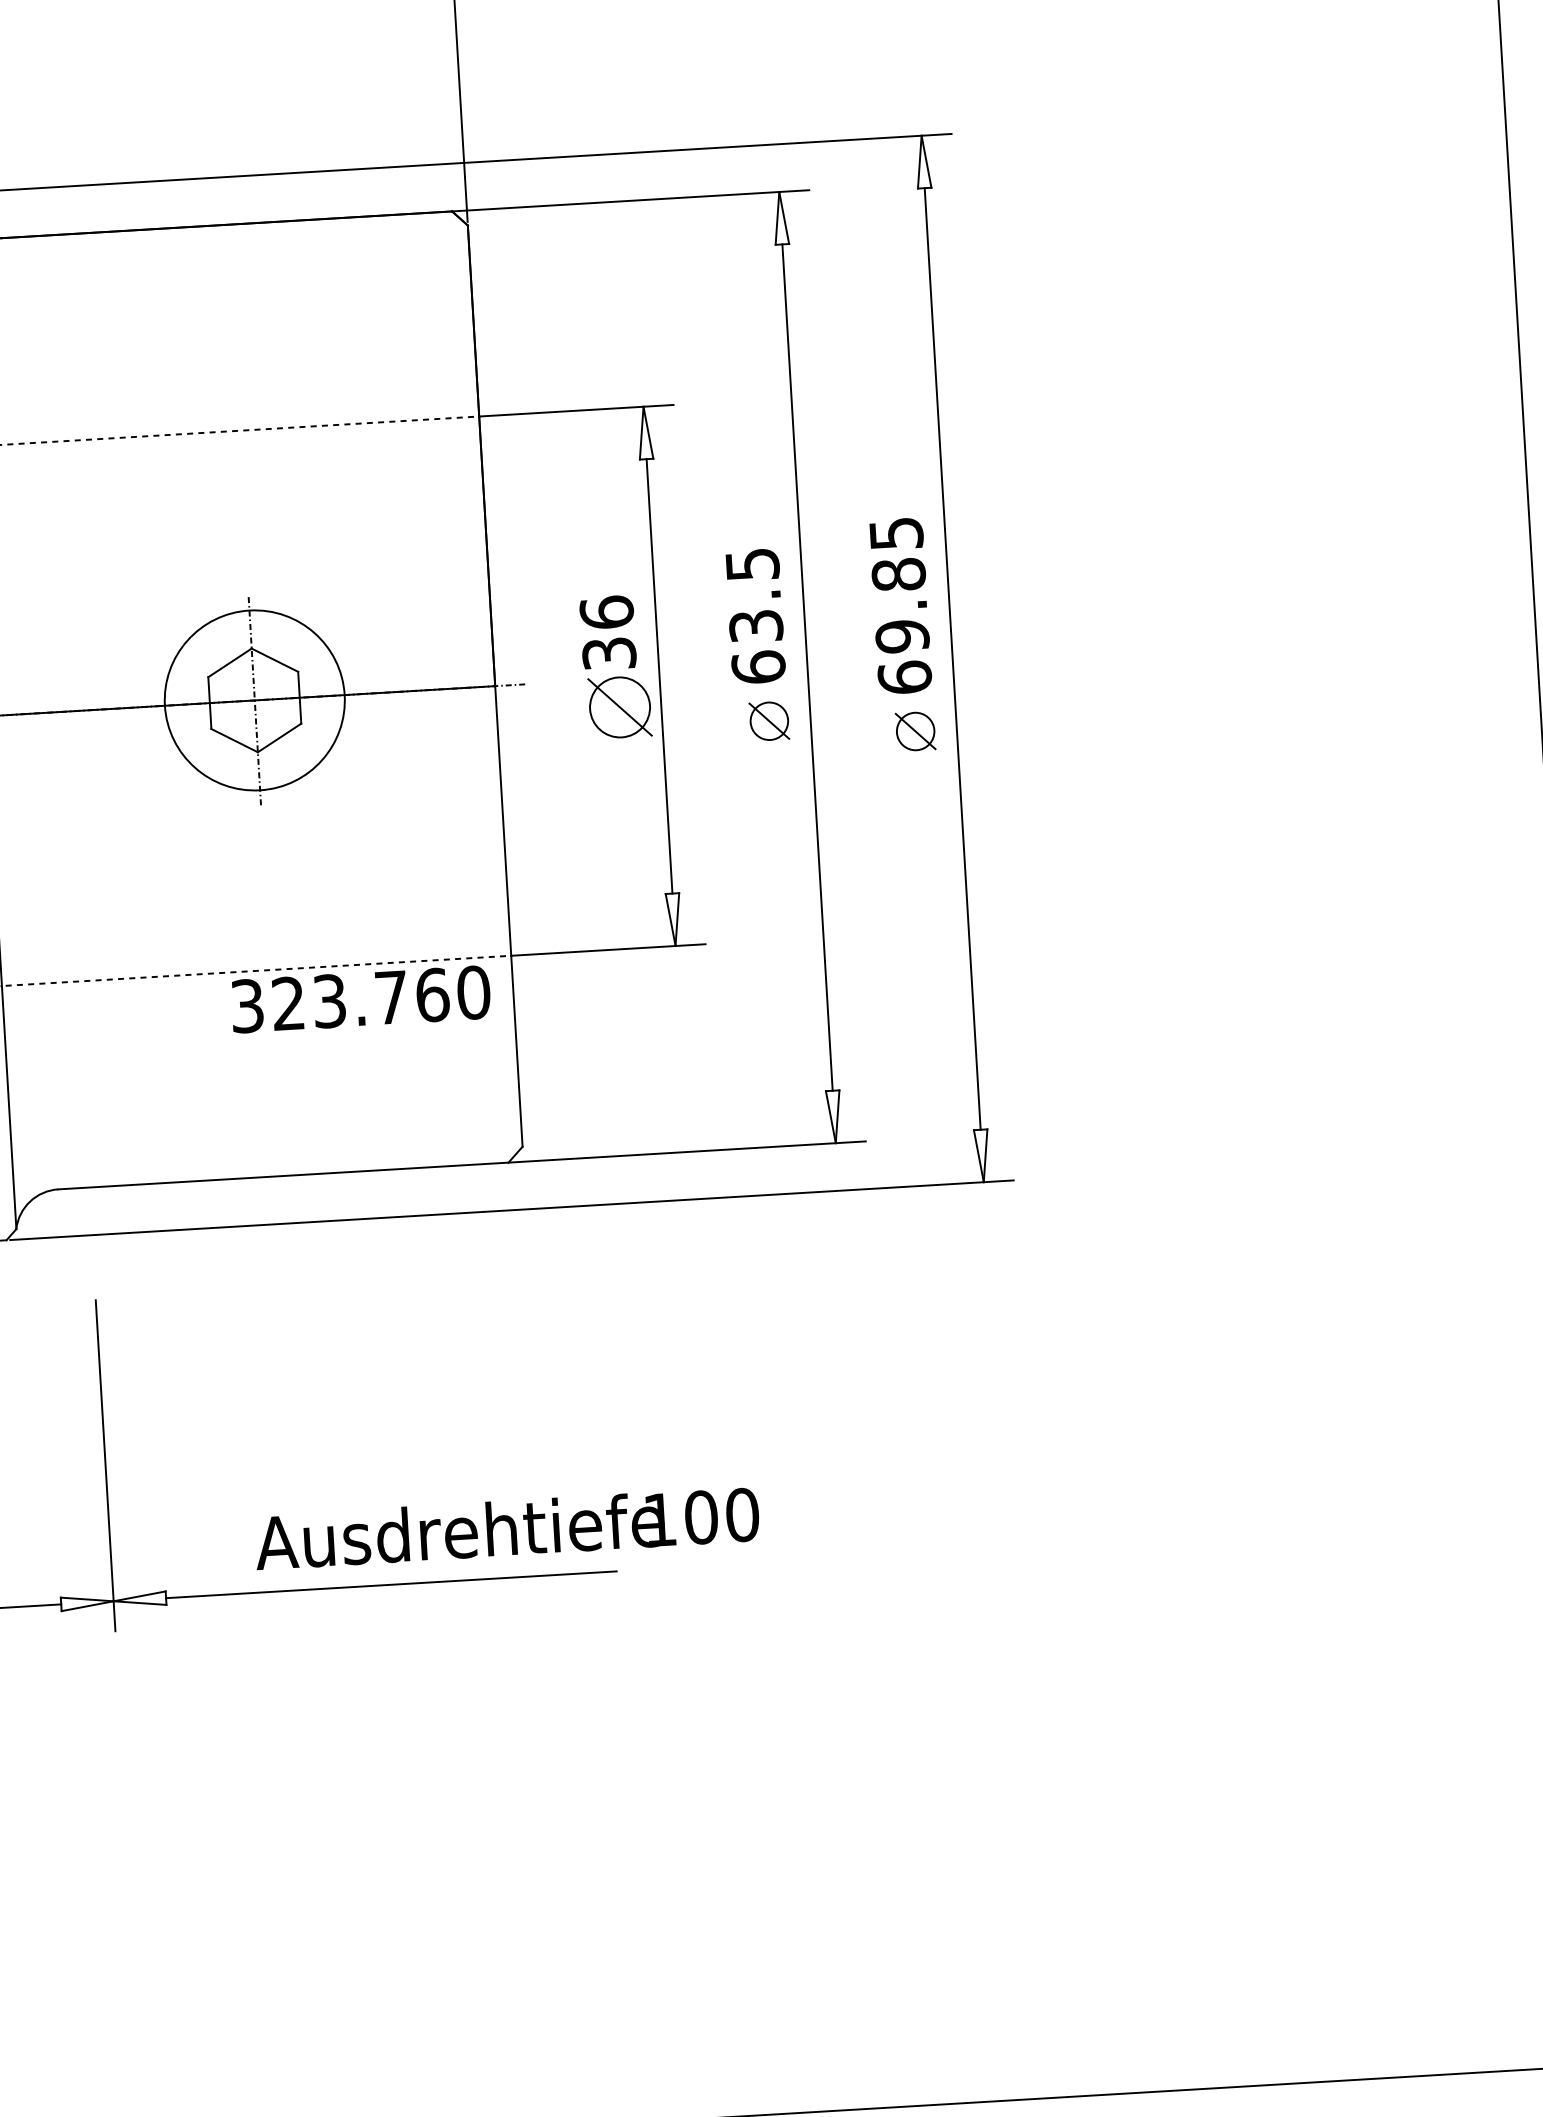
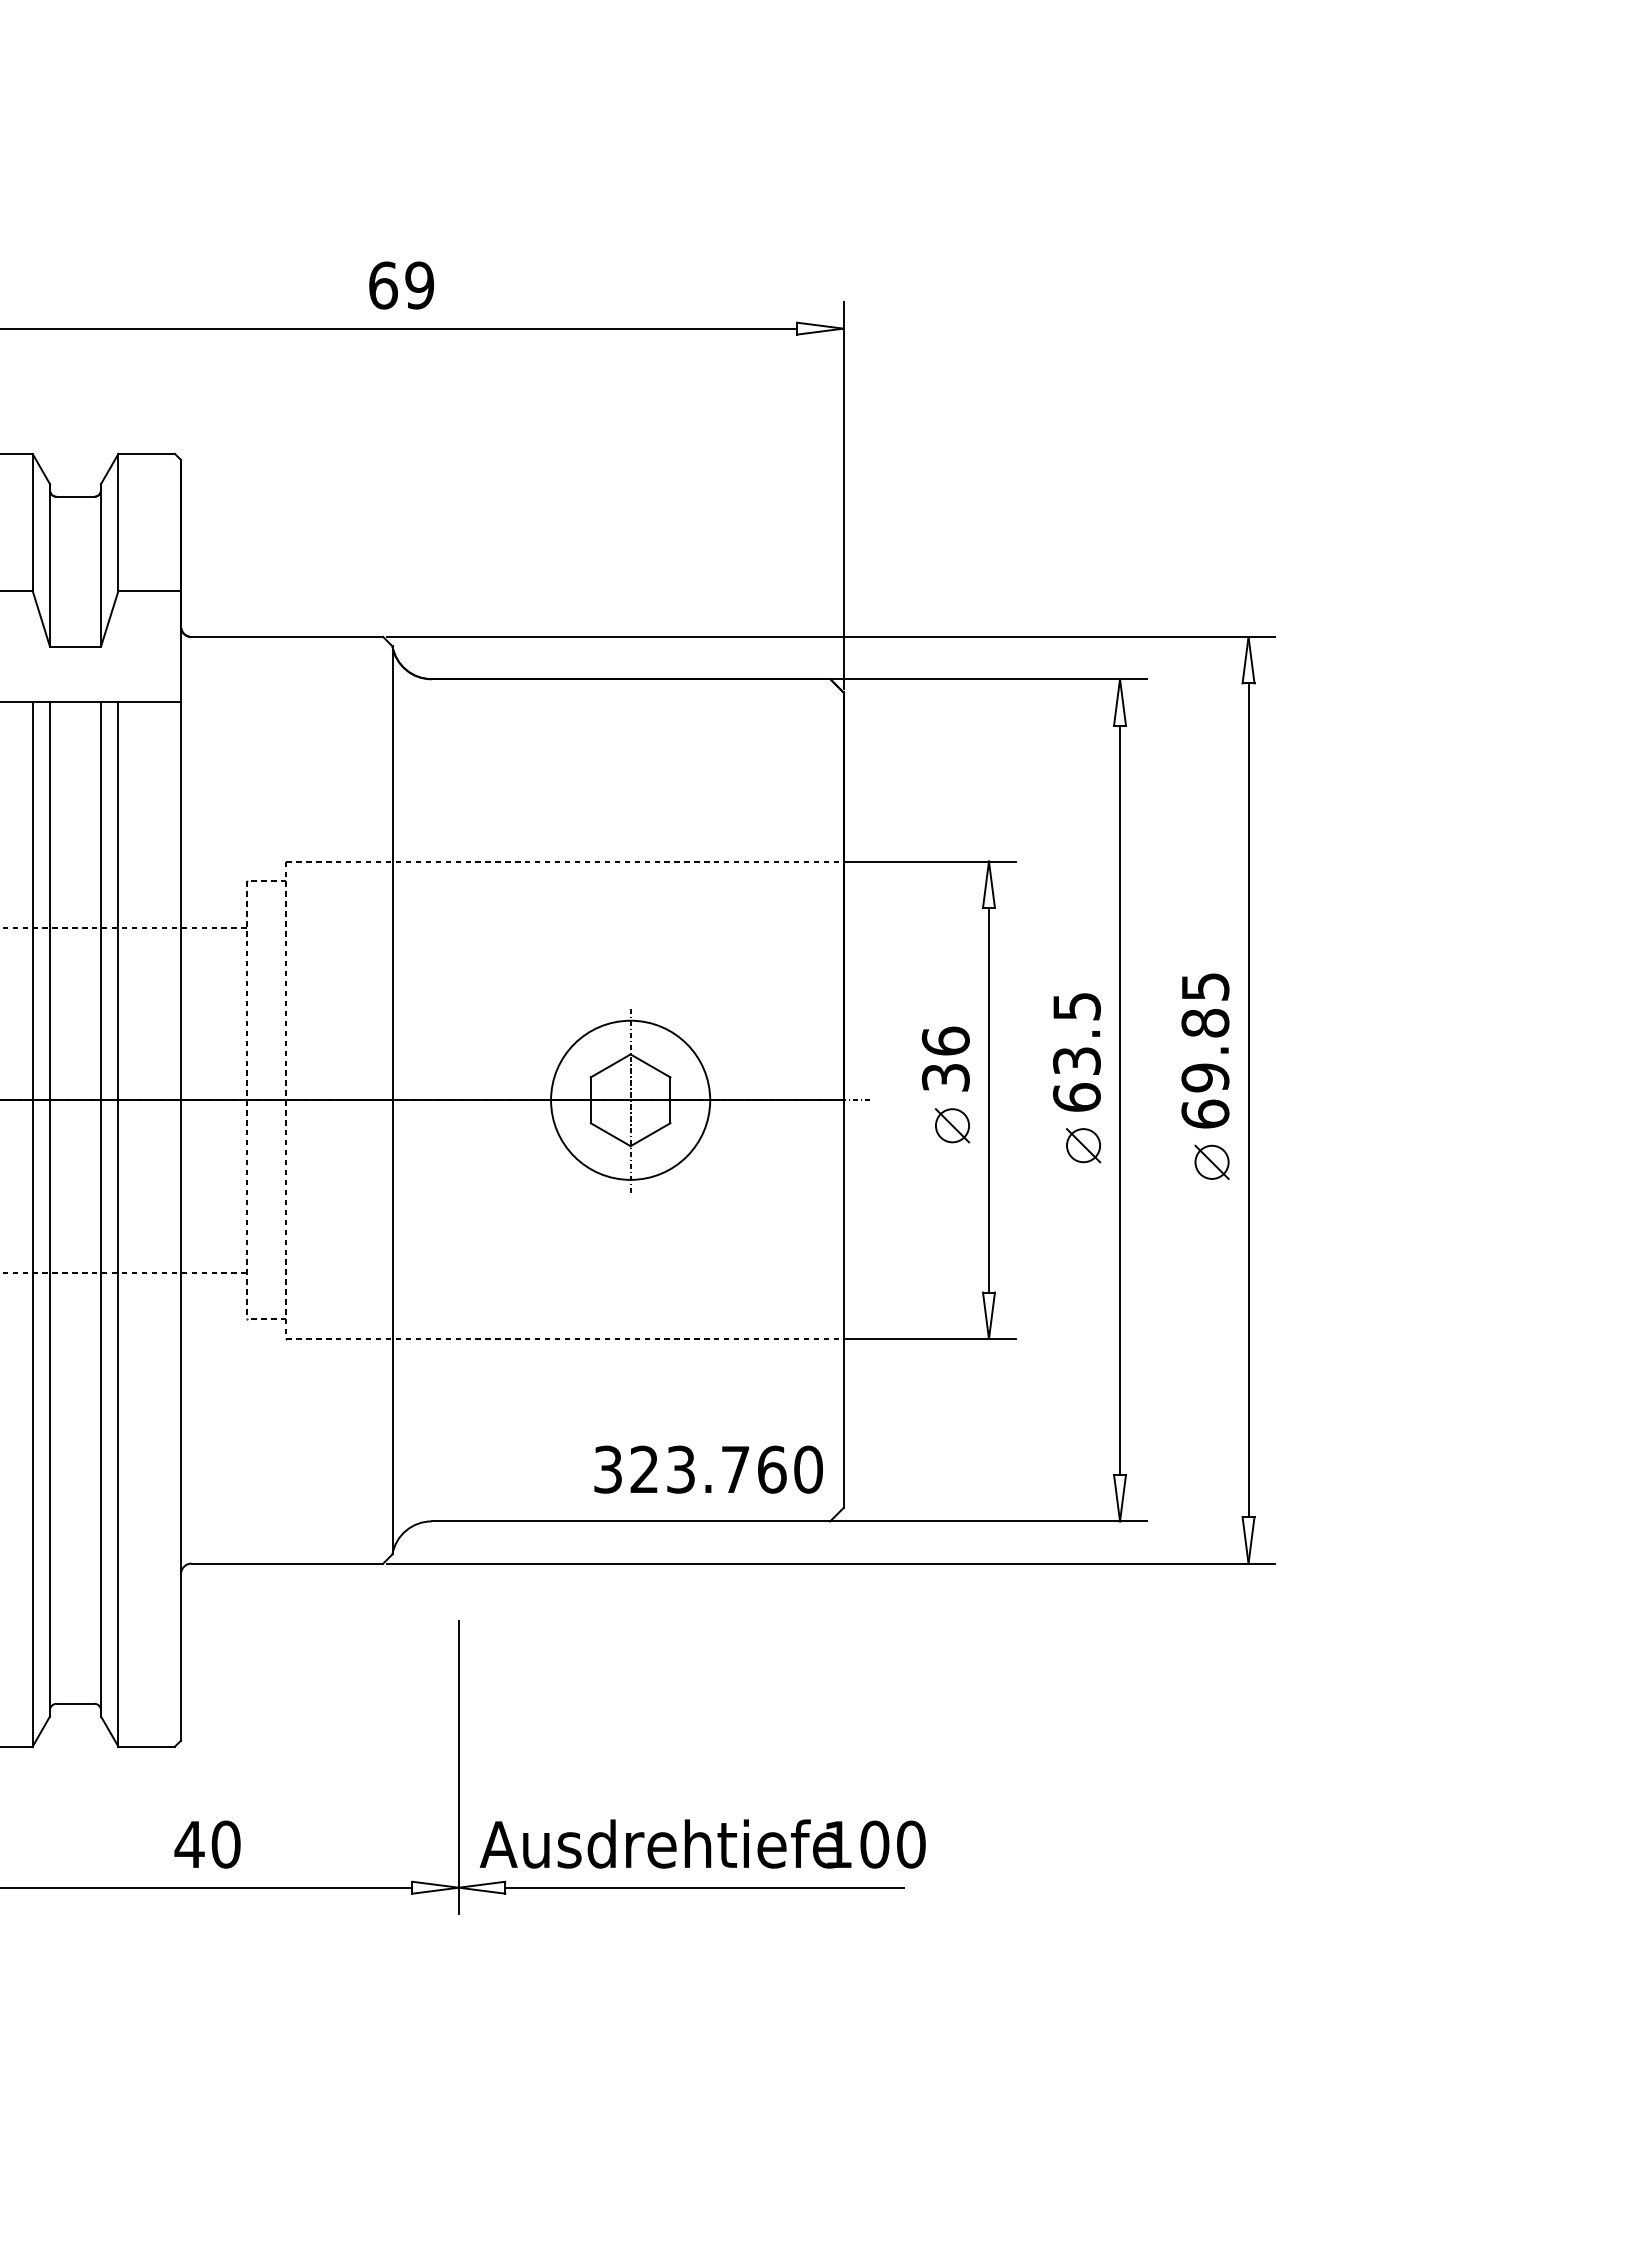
part: (620, 707) -> (952, 1125), size x0.62
text: (360, 999) -> (708, 1469), moved
text: (506, 1527) -> (702, 1843), moved

